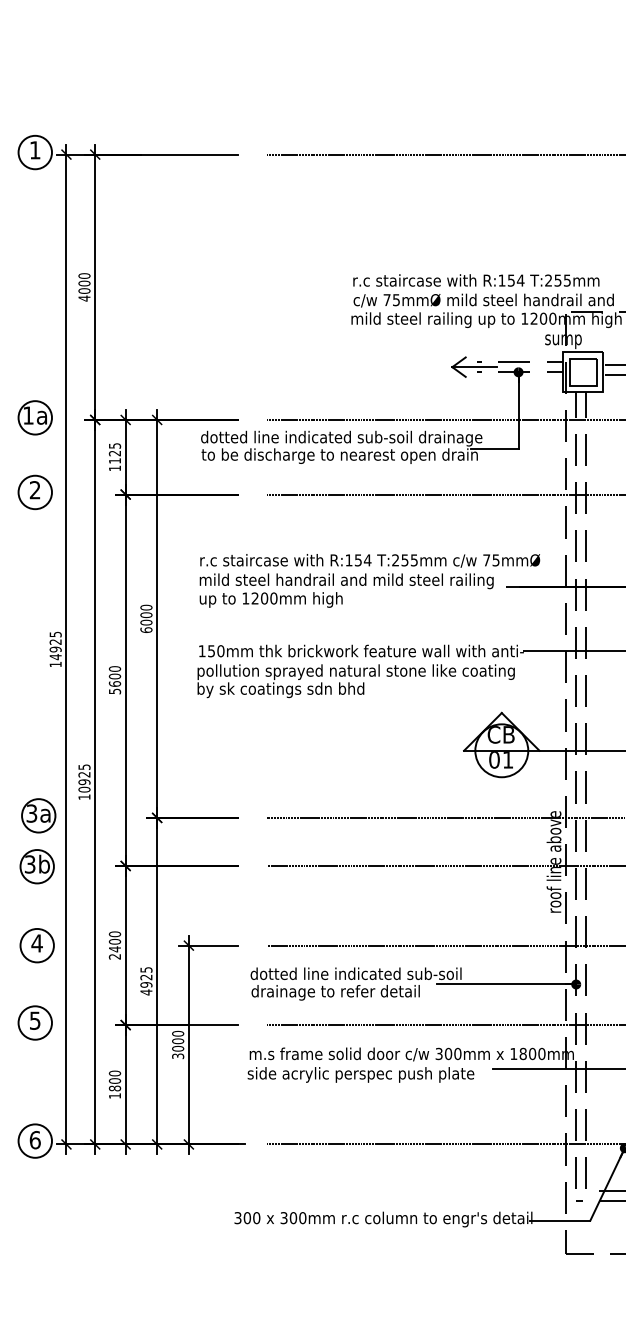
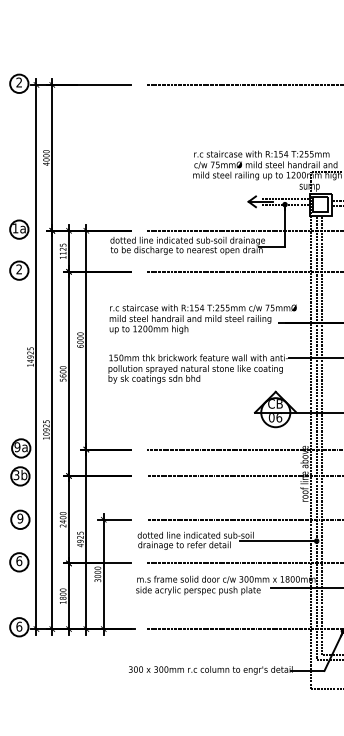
text: (33, 150) -> (18, 82), 1 -> 2
text: (508, 761) -> (279, 418), 01 -> 06
text: (31, 812) -> (17, 446), 3a -> 9a
text: (37, 943) -> (20, 518), 4 -> 9
text: (35, 1021) -> (19, 561), 5 -> 6

